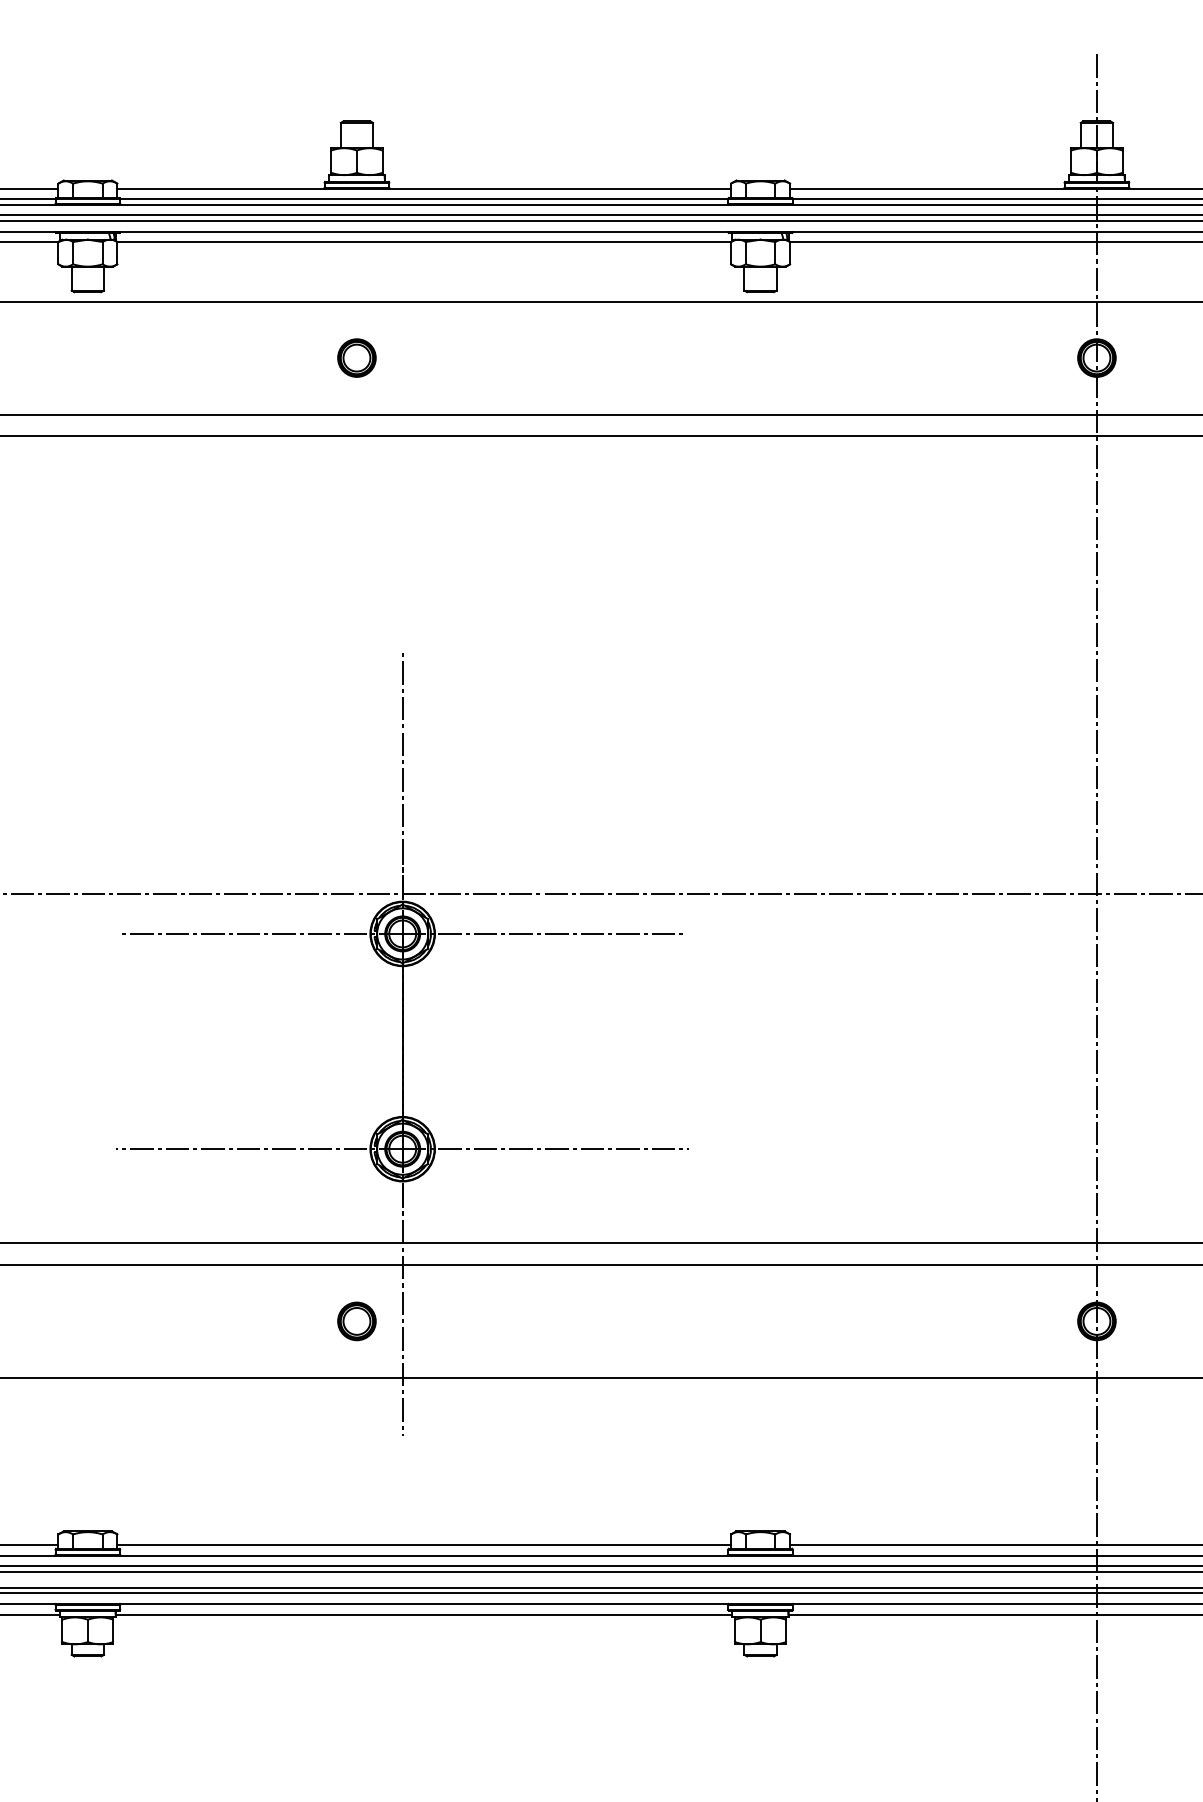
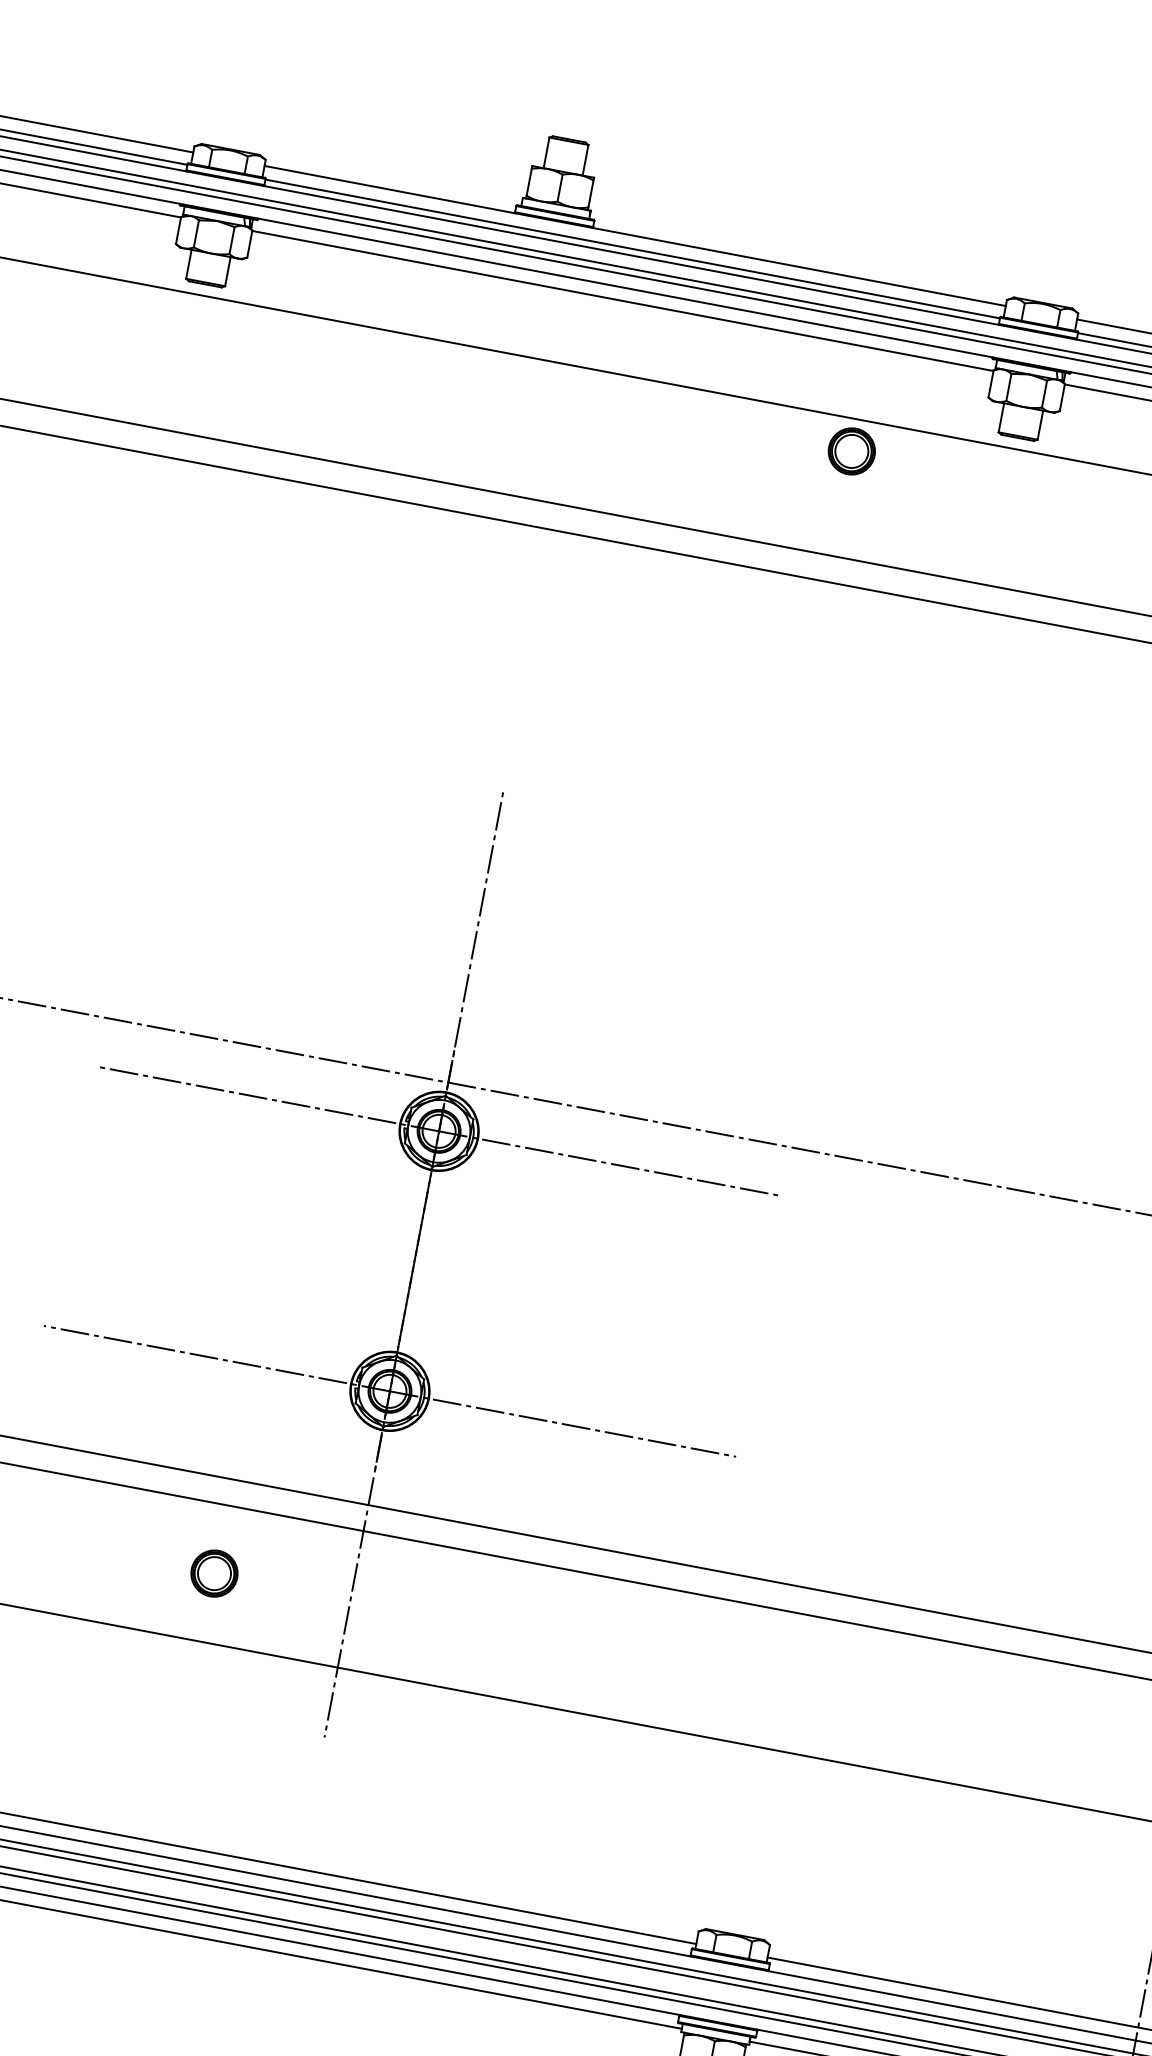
part: (356, 357) -> (851, 450), moved
part: (356, 1321) -> (213, 1573), moved

